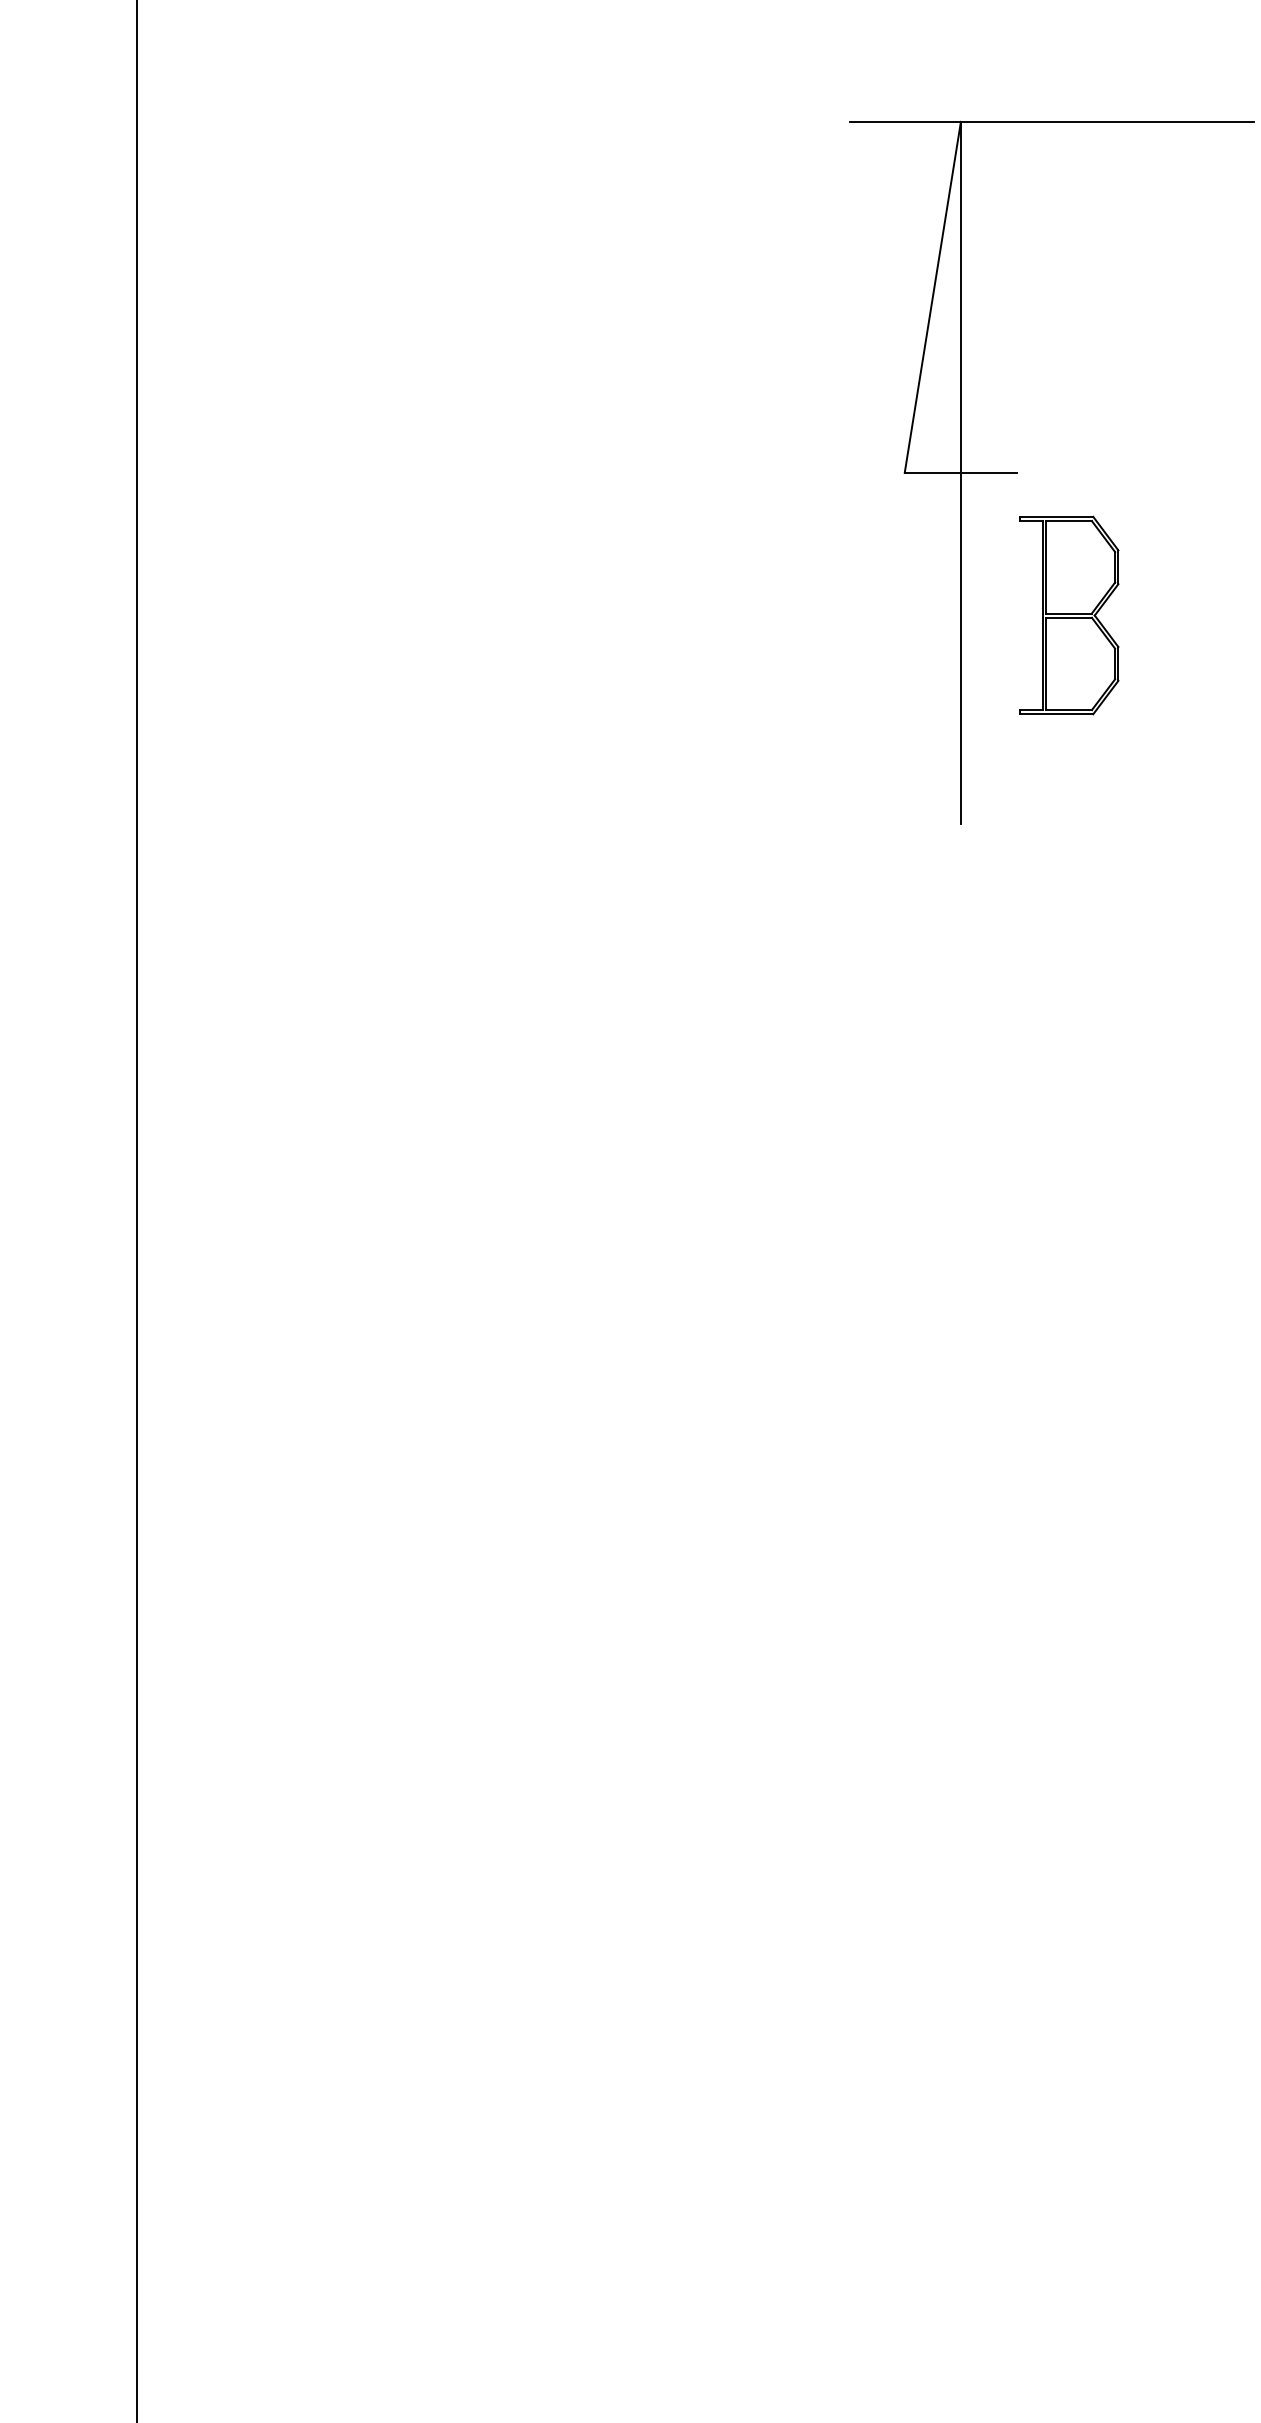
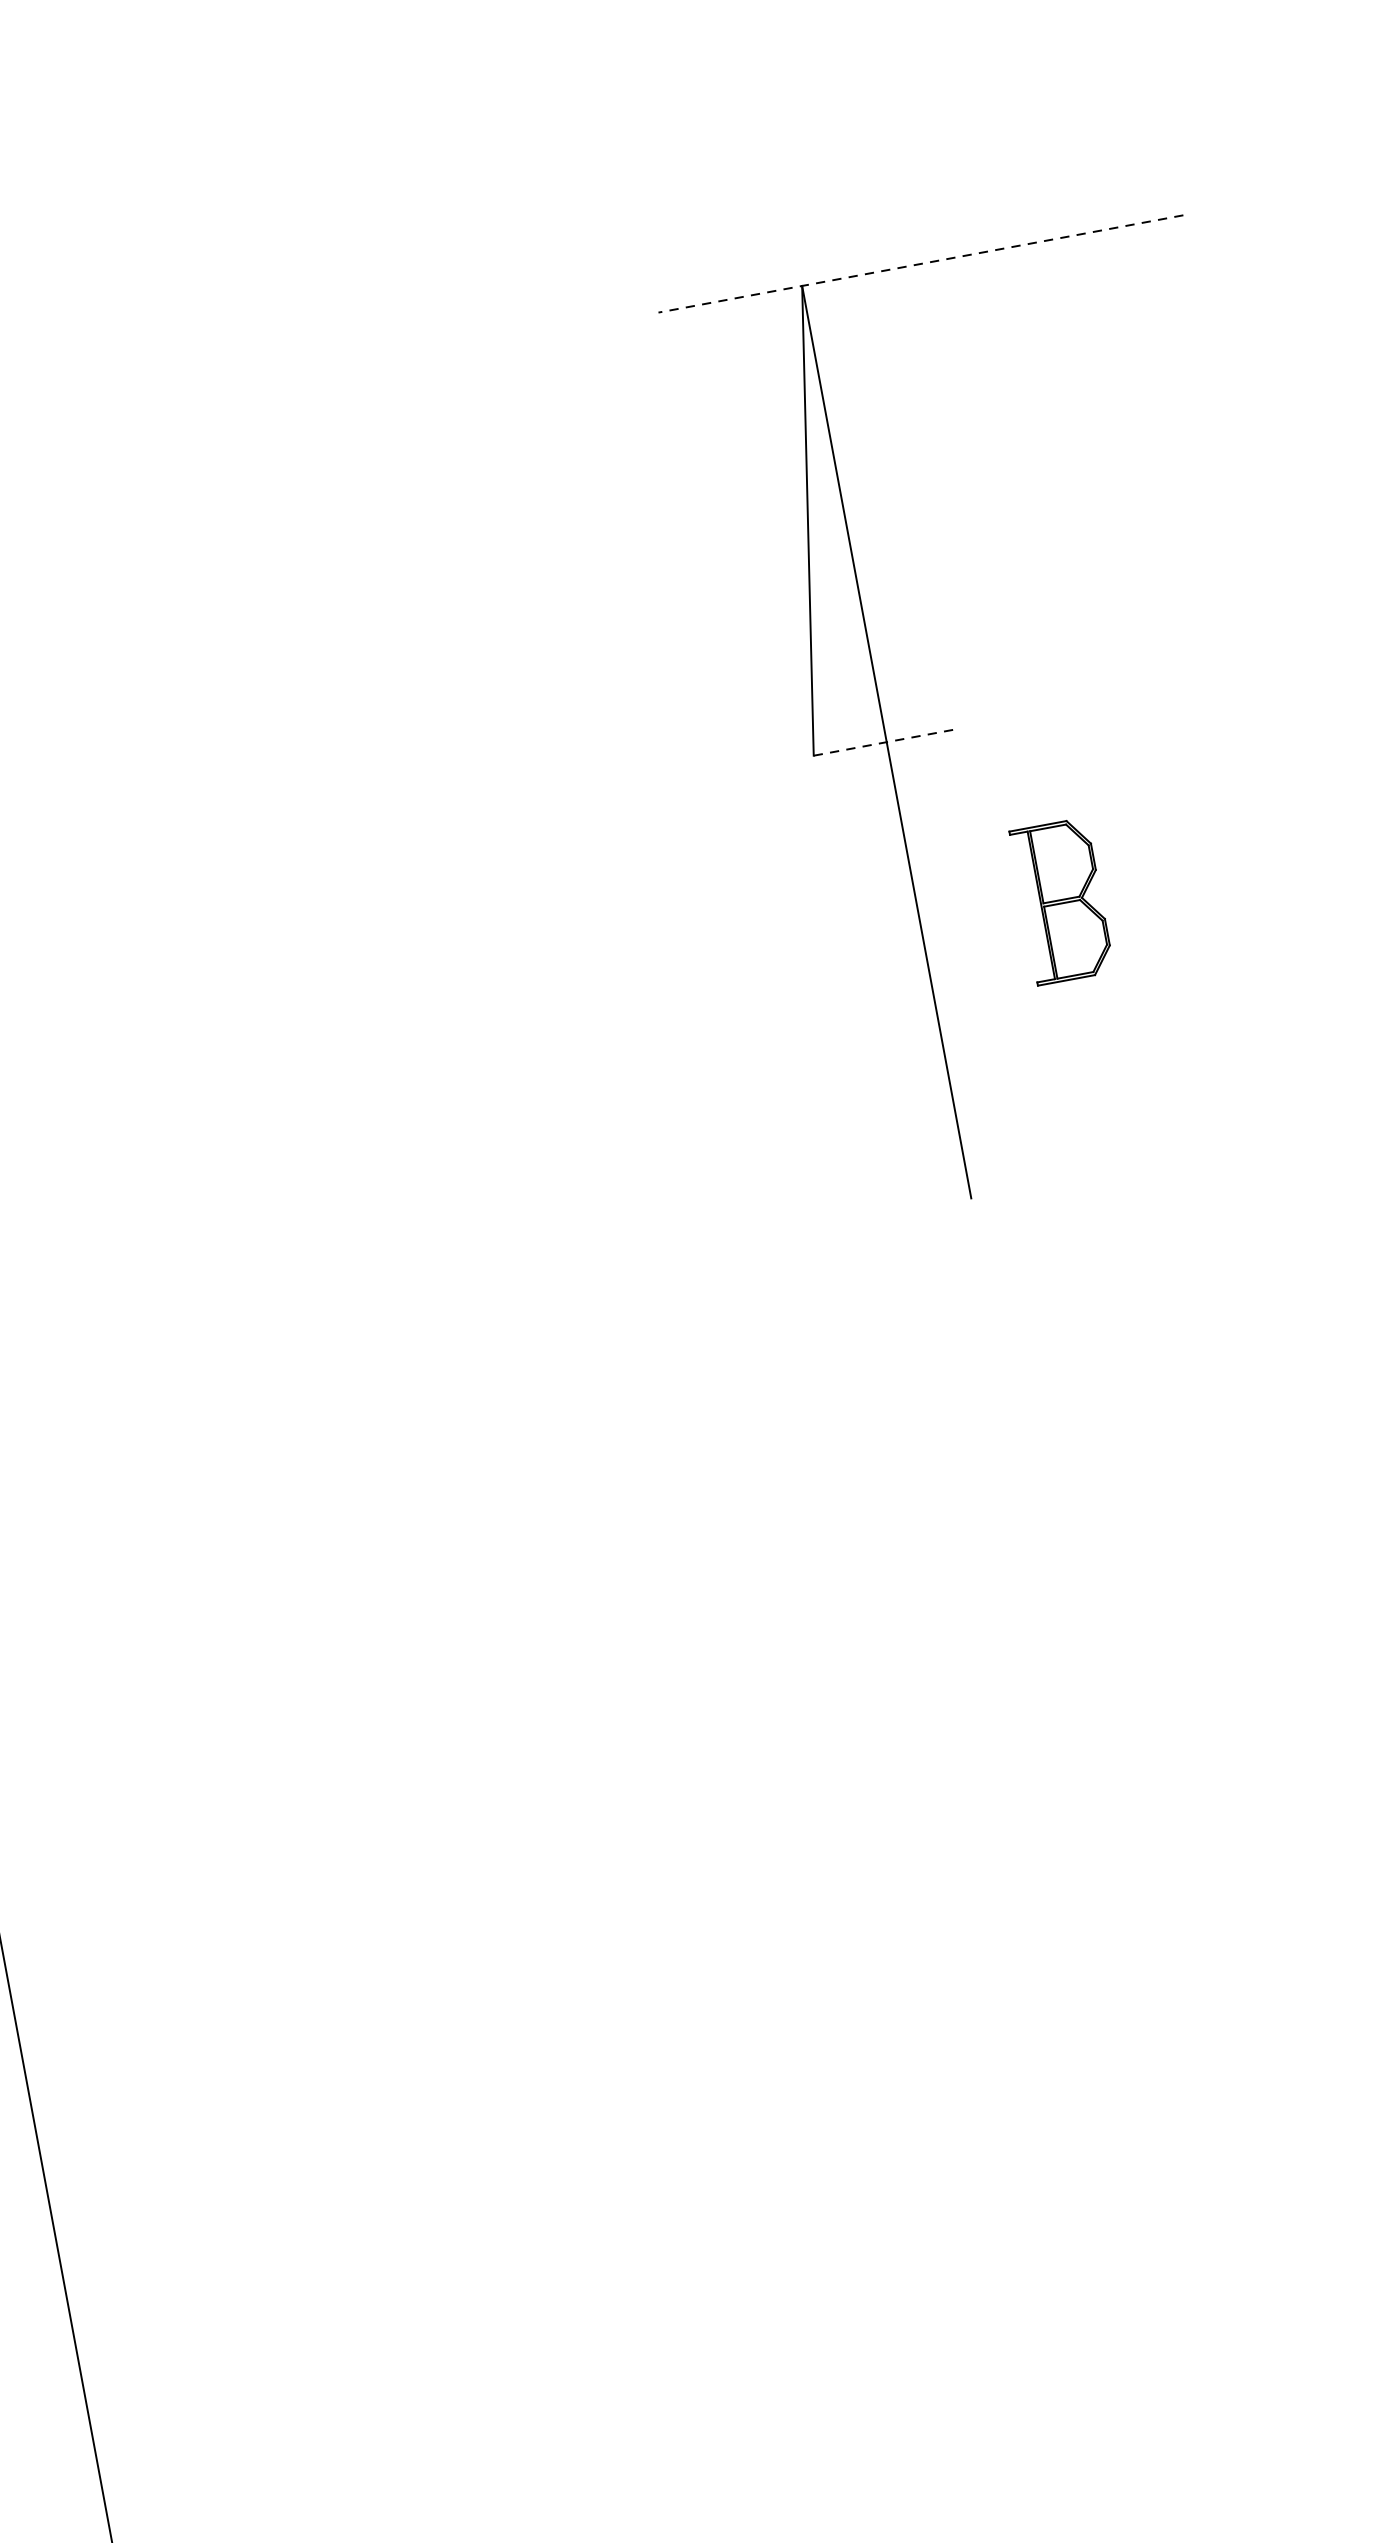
line: (1052, 121) -> (921, 263), solid -> dashed
line: (961, 472) -> (887, 741), solid -> dashed
part: (1069, 615) -> (1062, 901), size x0.6

